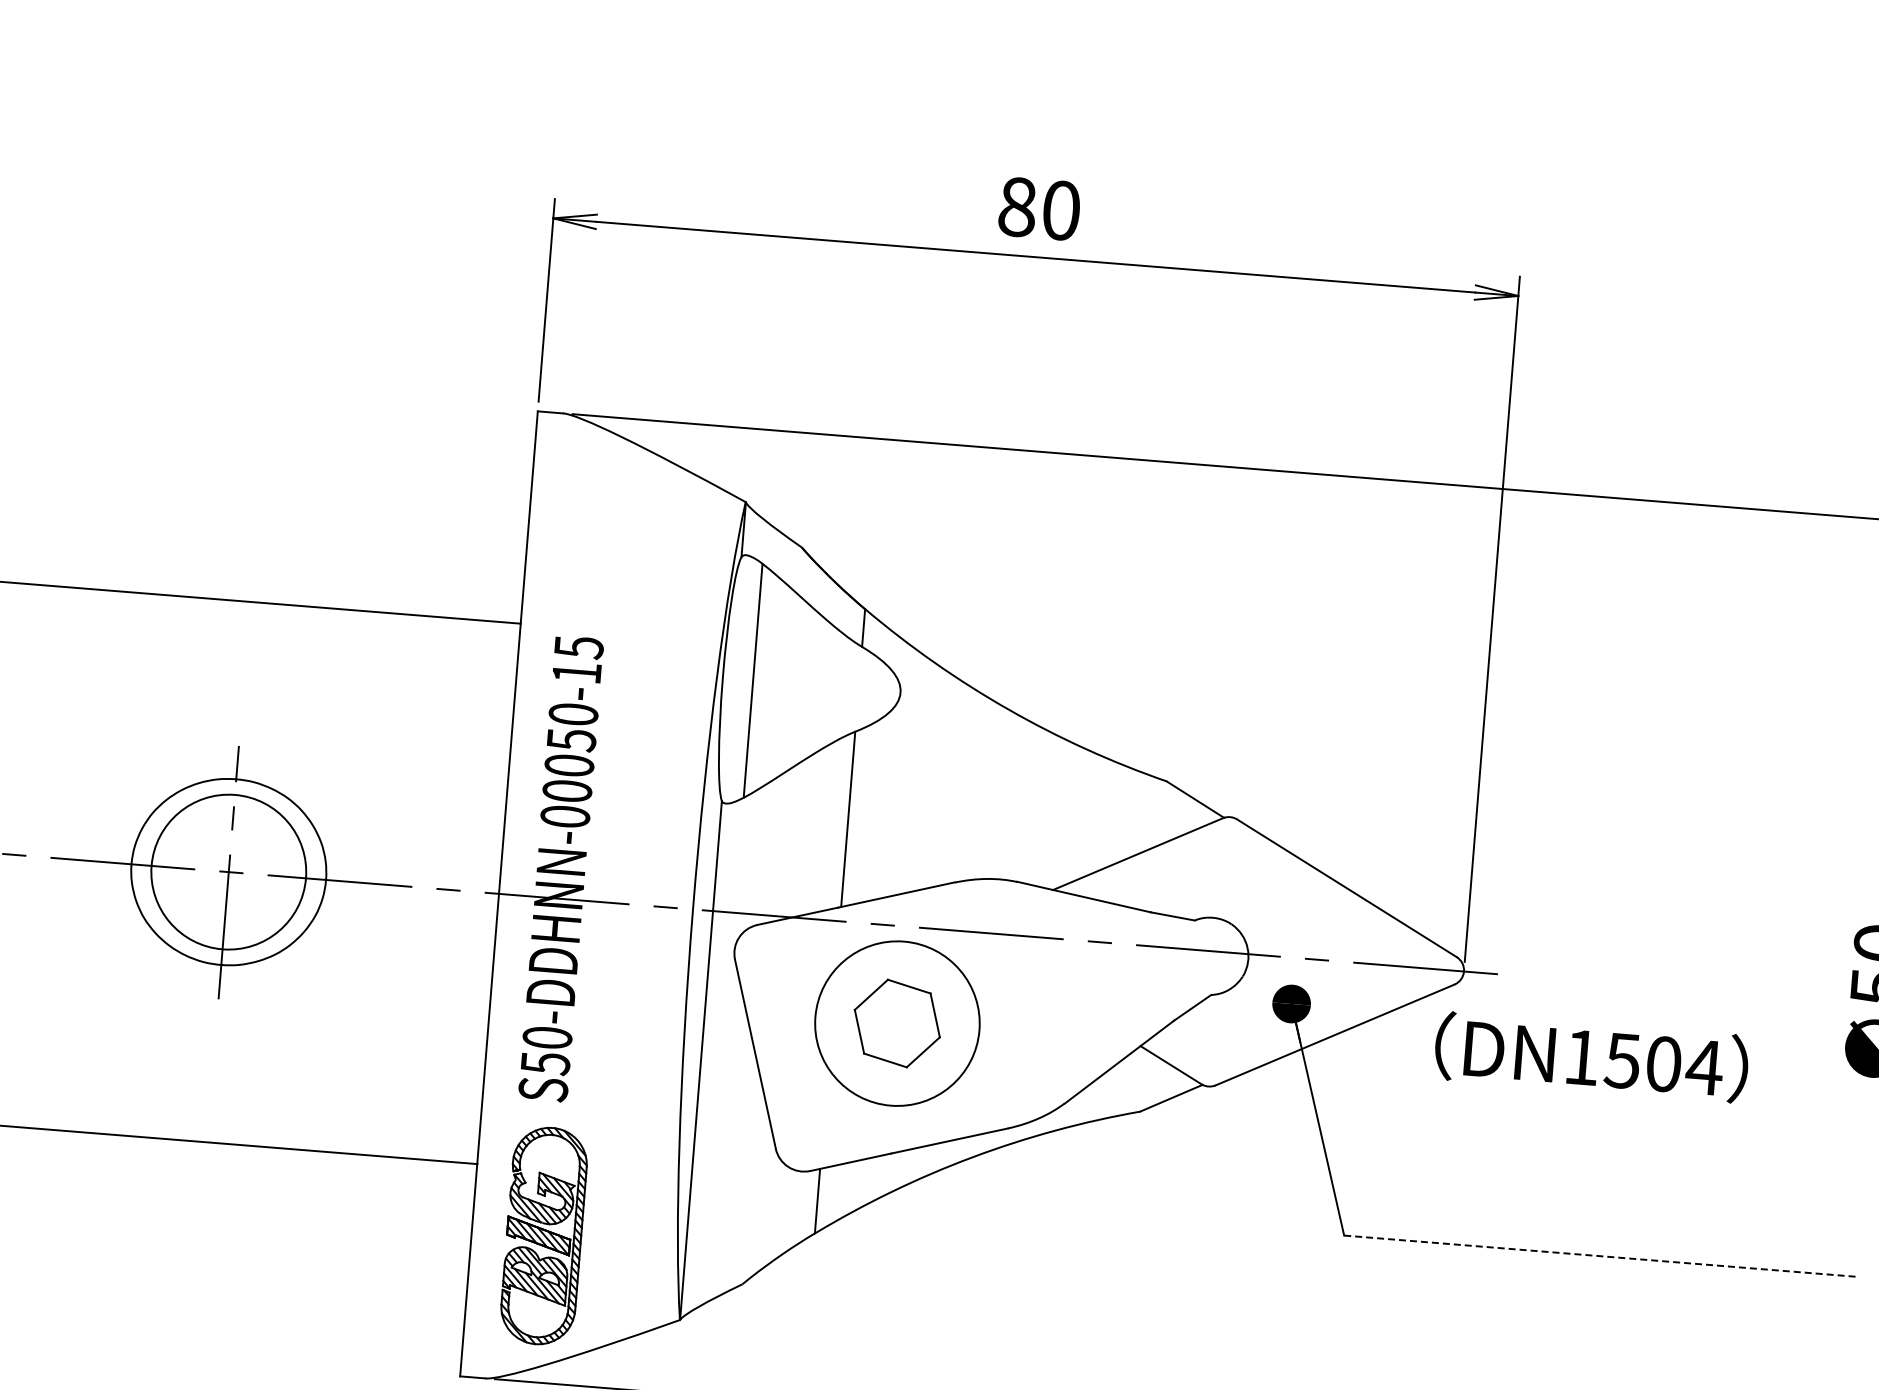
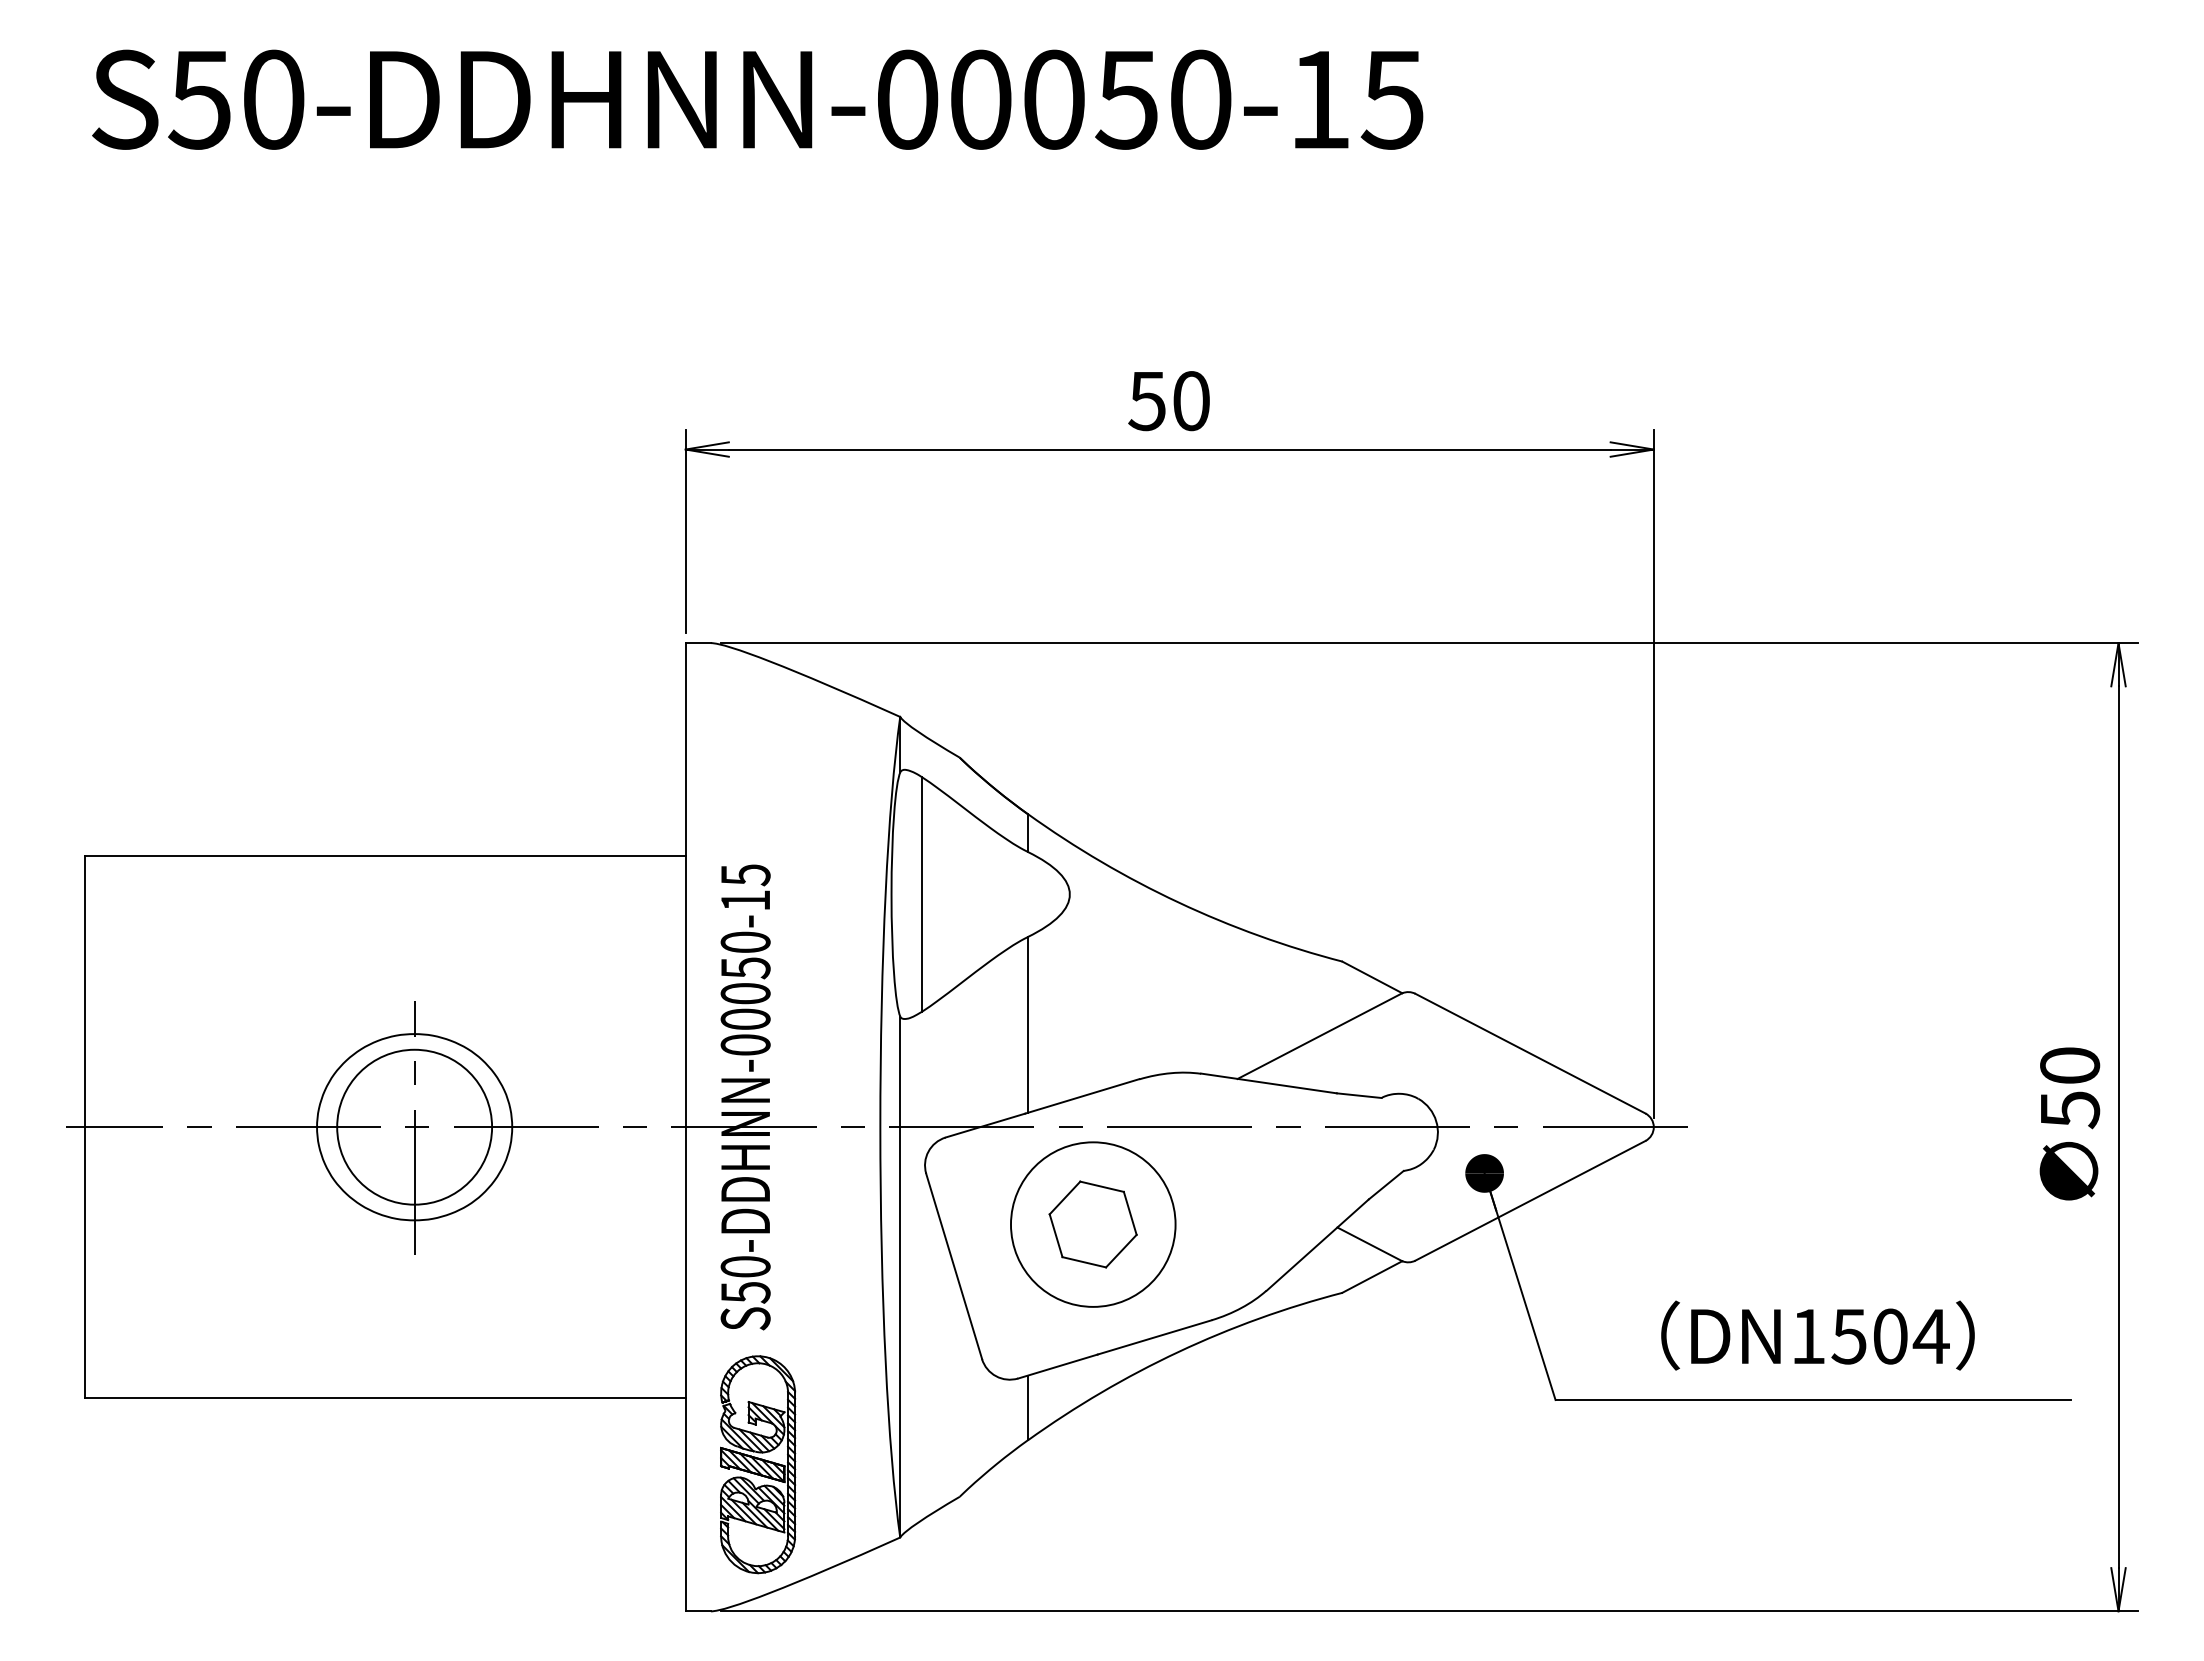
text: (1017, 207) -> (1147, 401), 80 -> 50
text: (1591, 1057) -> (1817, 1335), moved
line: (1601, 1256) -> (1813, 1400), dashed -> solid

